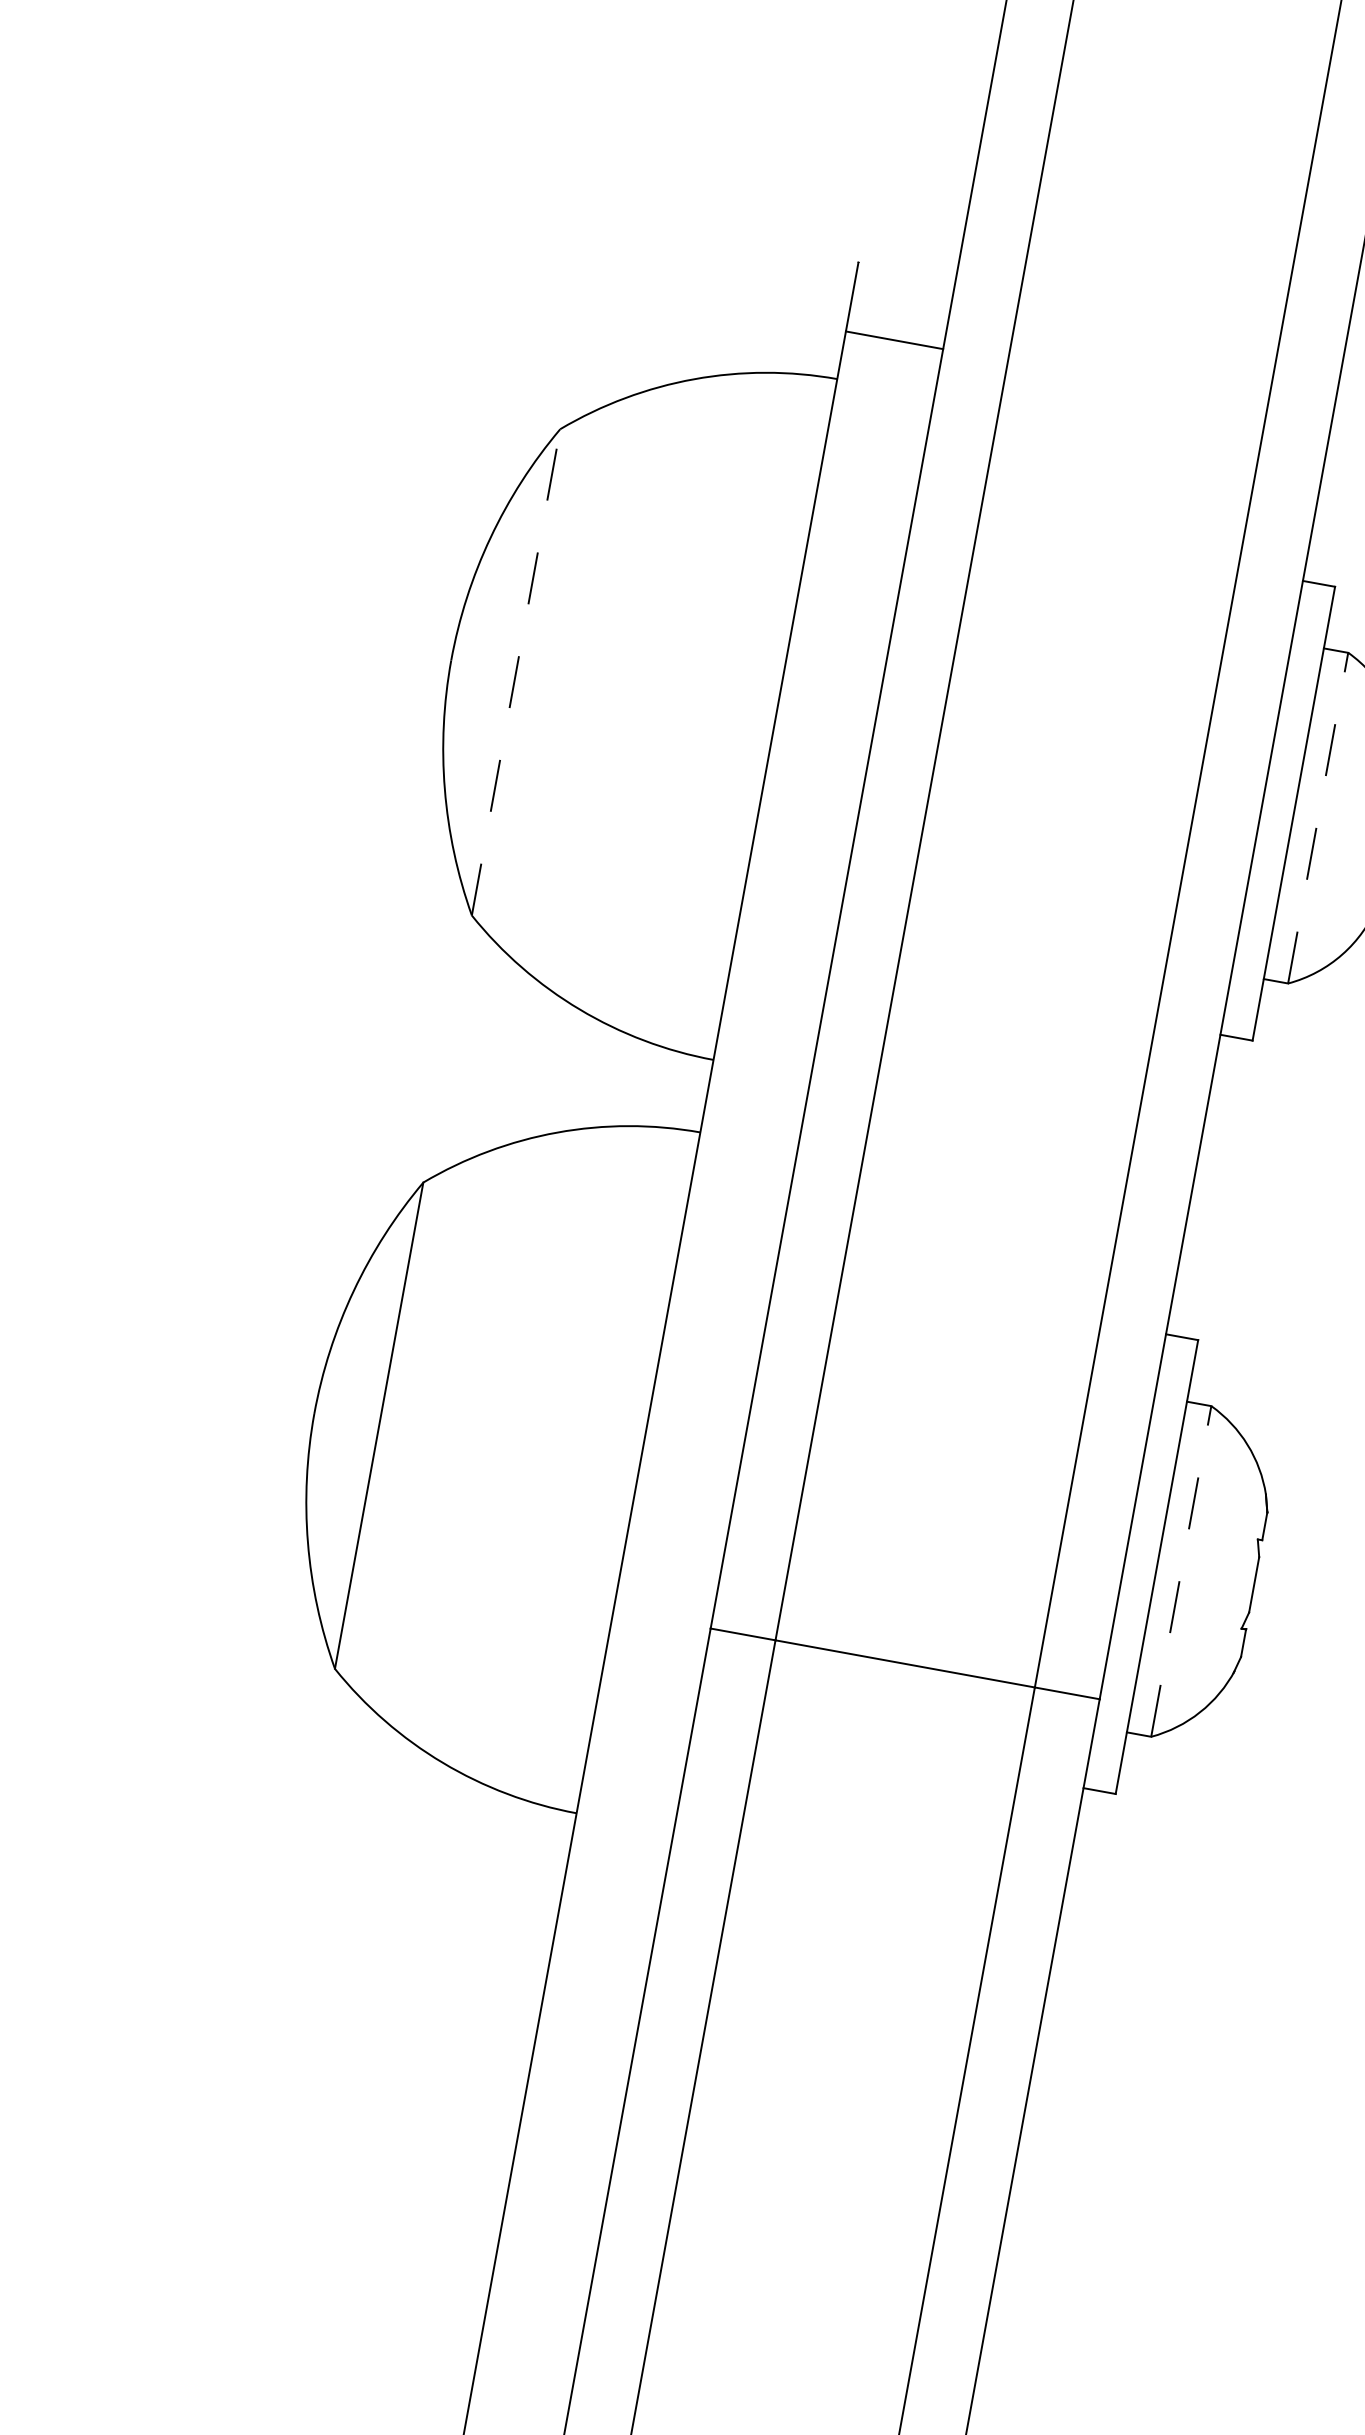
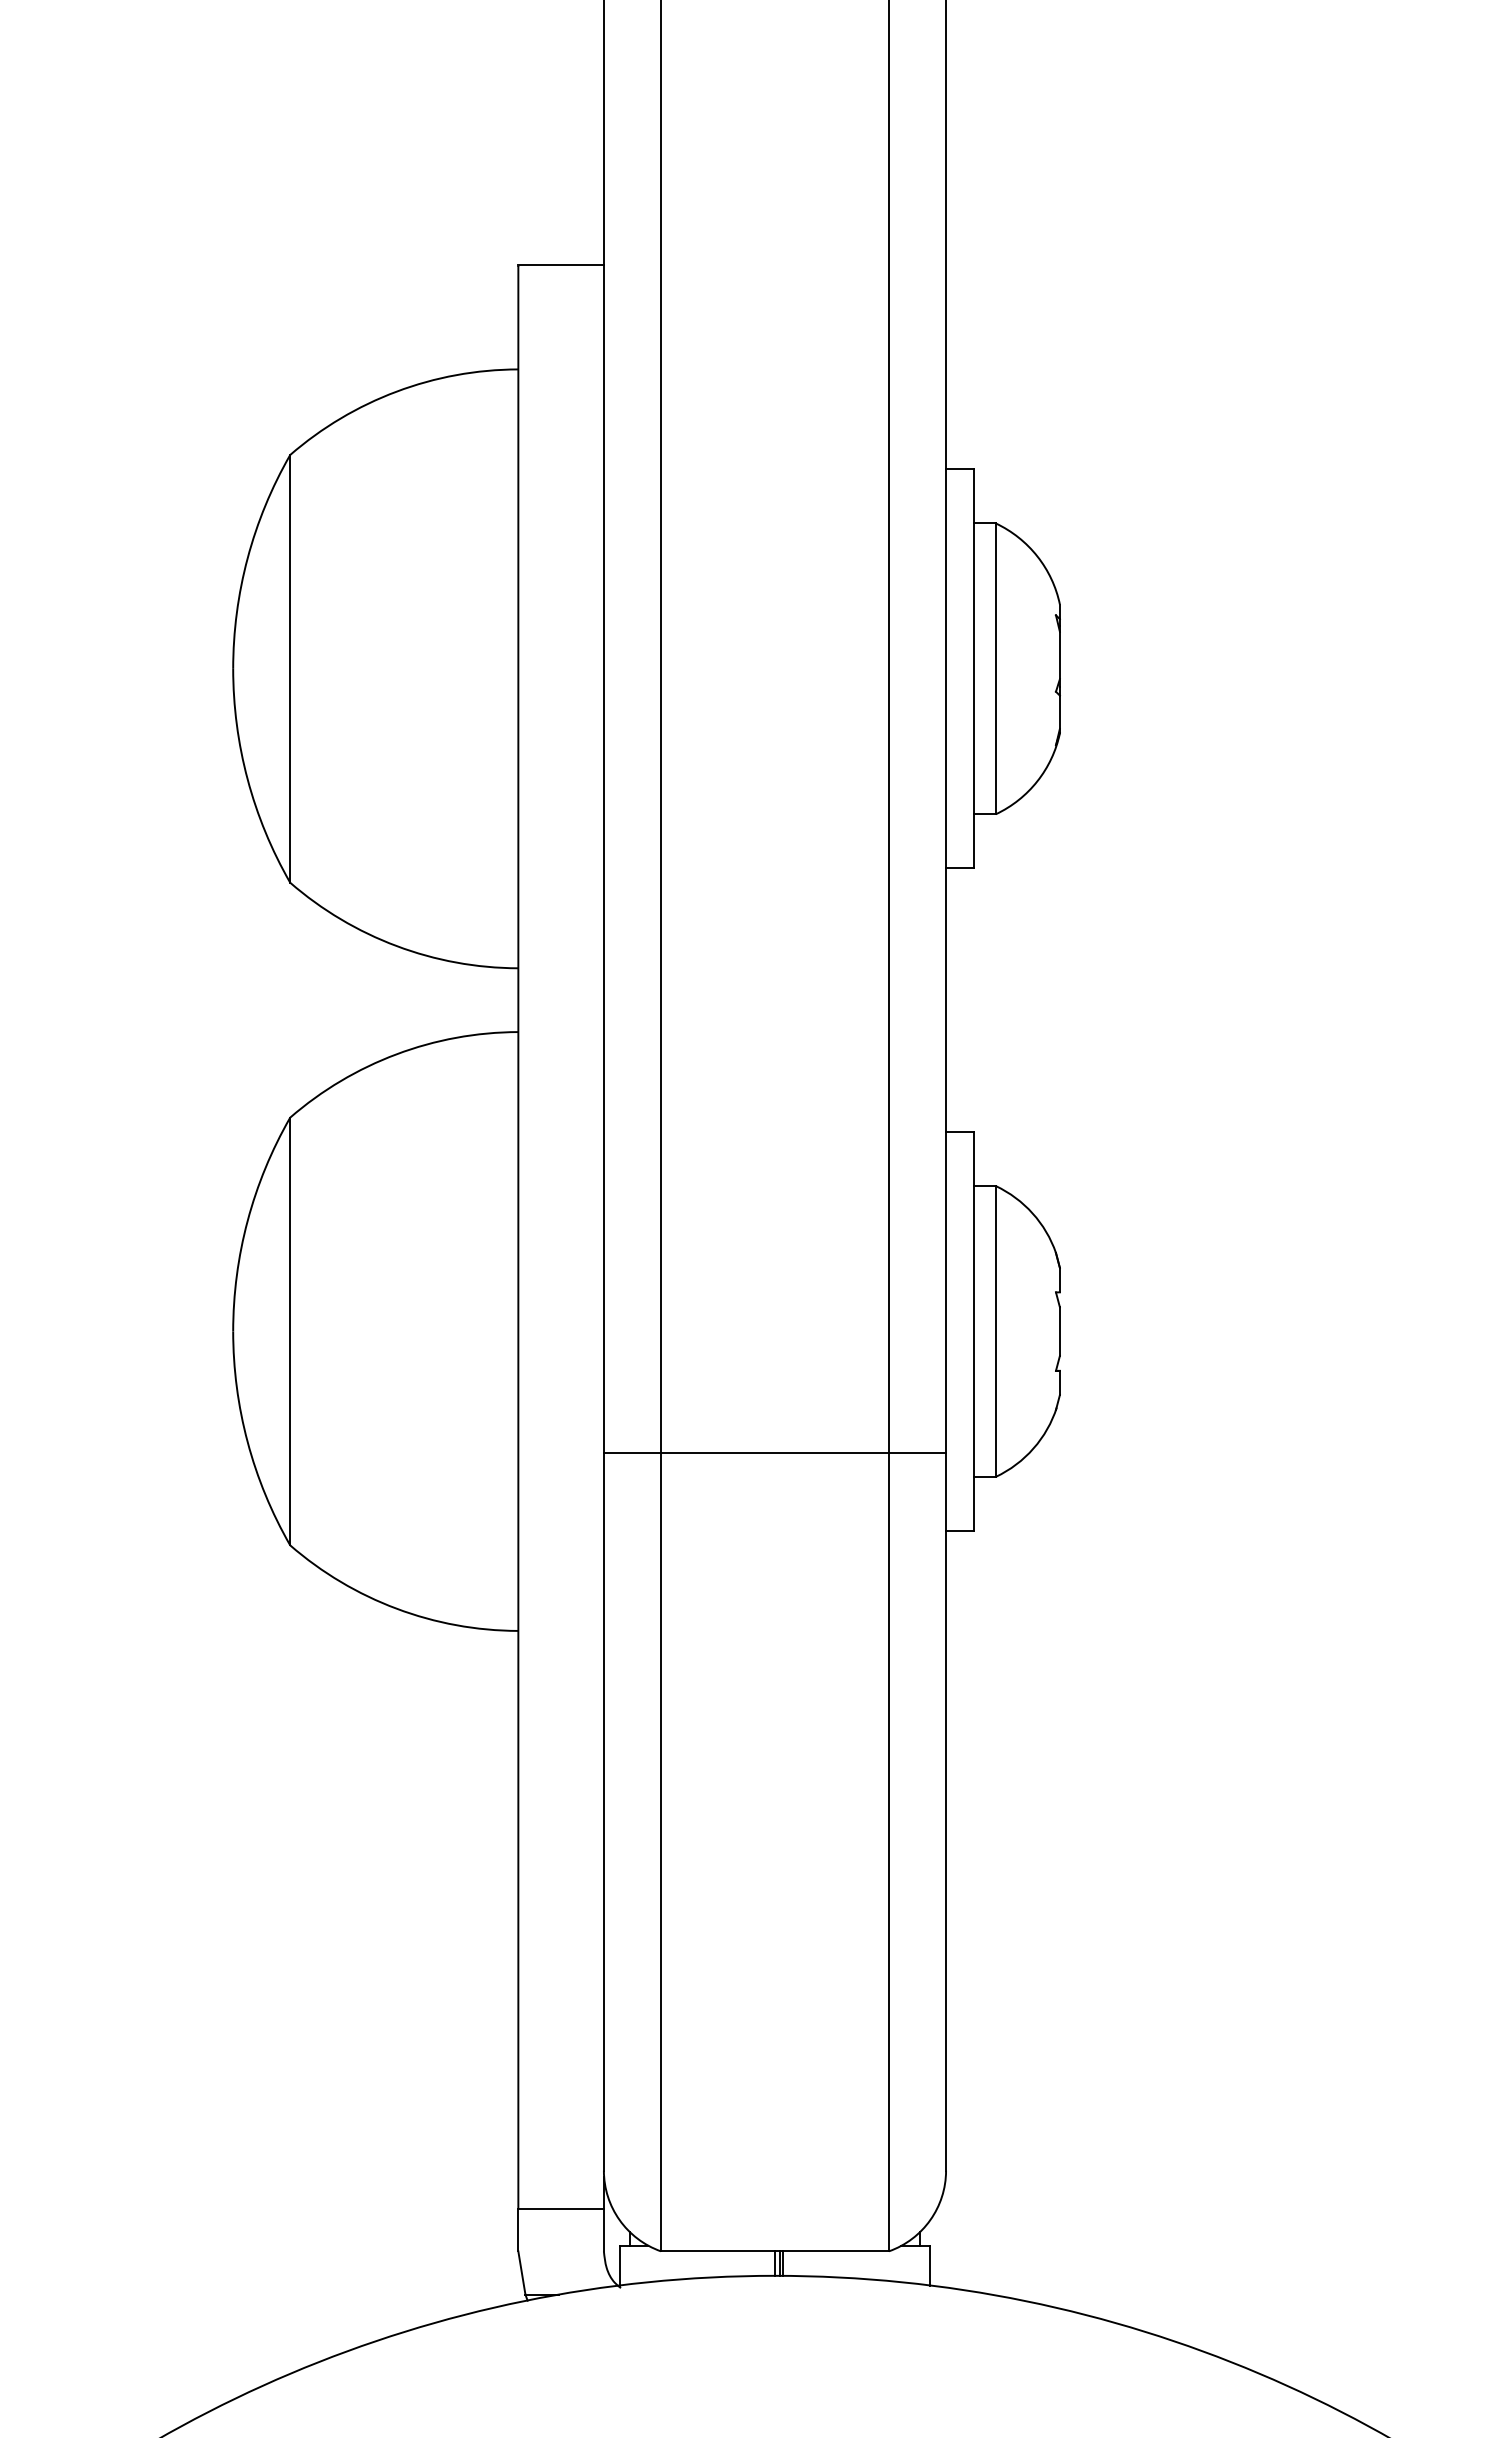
line: (893, 340) -> (560, 264), moved
line: (516, 672) -> (290, 668), dashed -> solid
line: (1317, 817) -> (995, 668), dashed -> solid
line: (1181, 1570) -> (995, 1330), dashed -> solid

